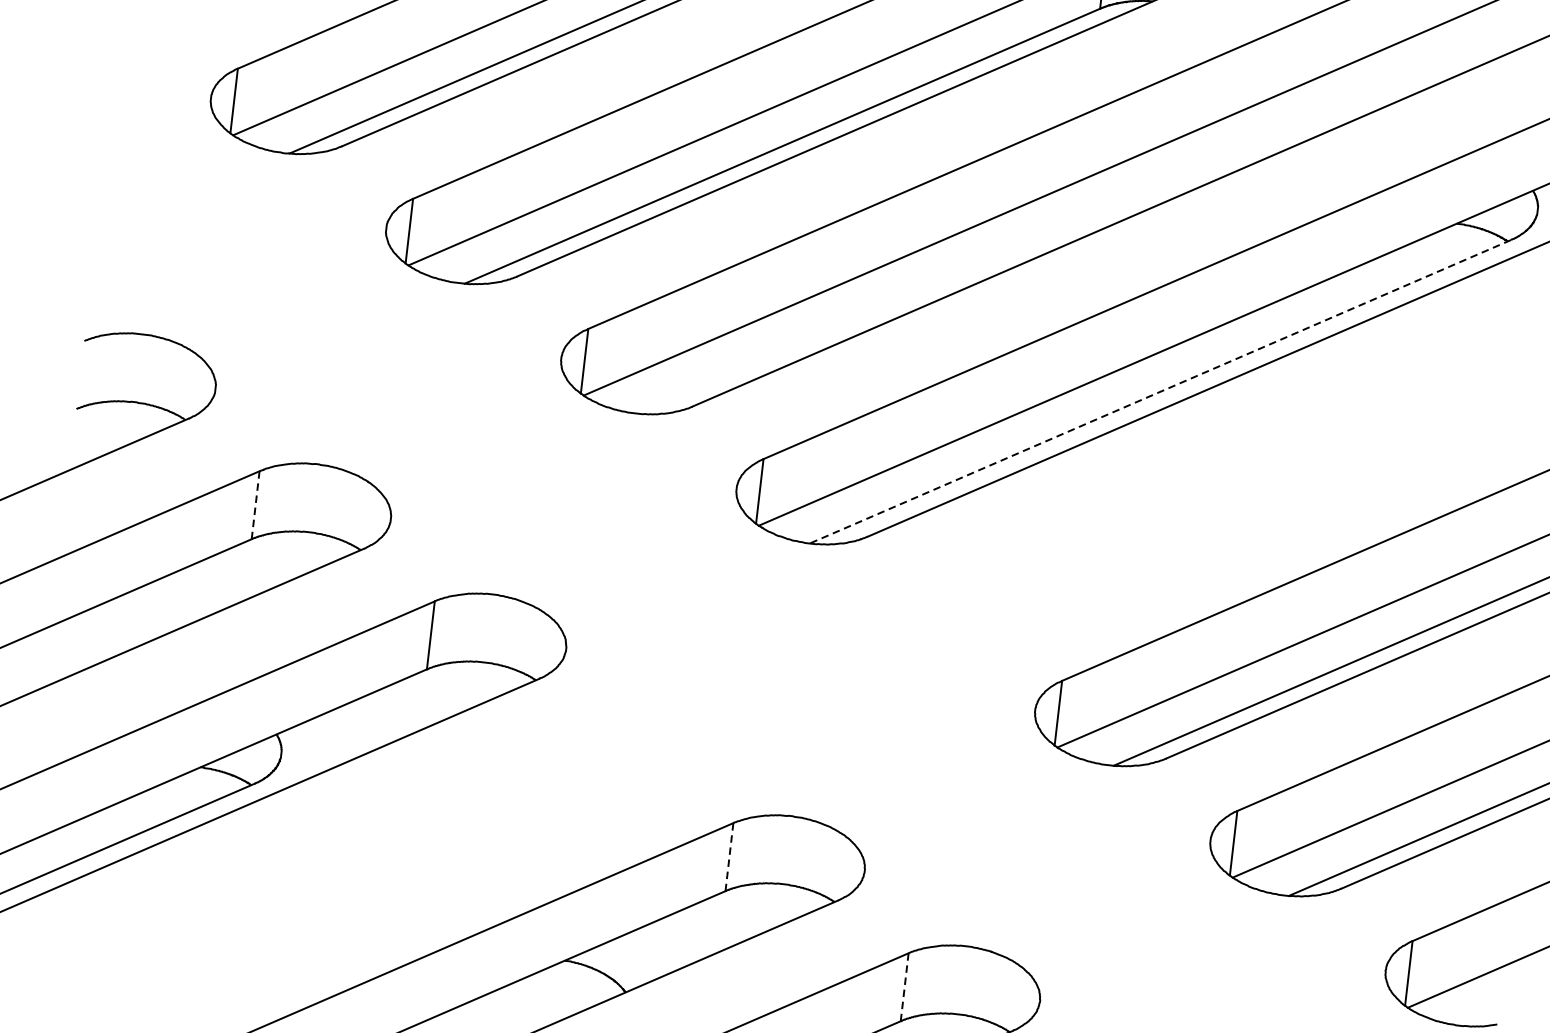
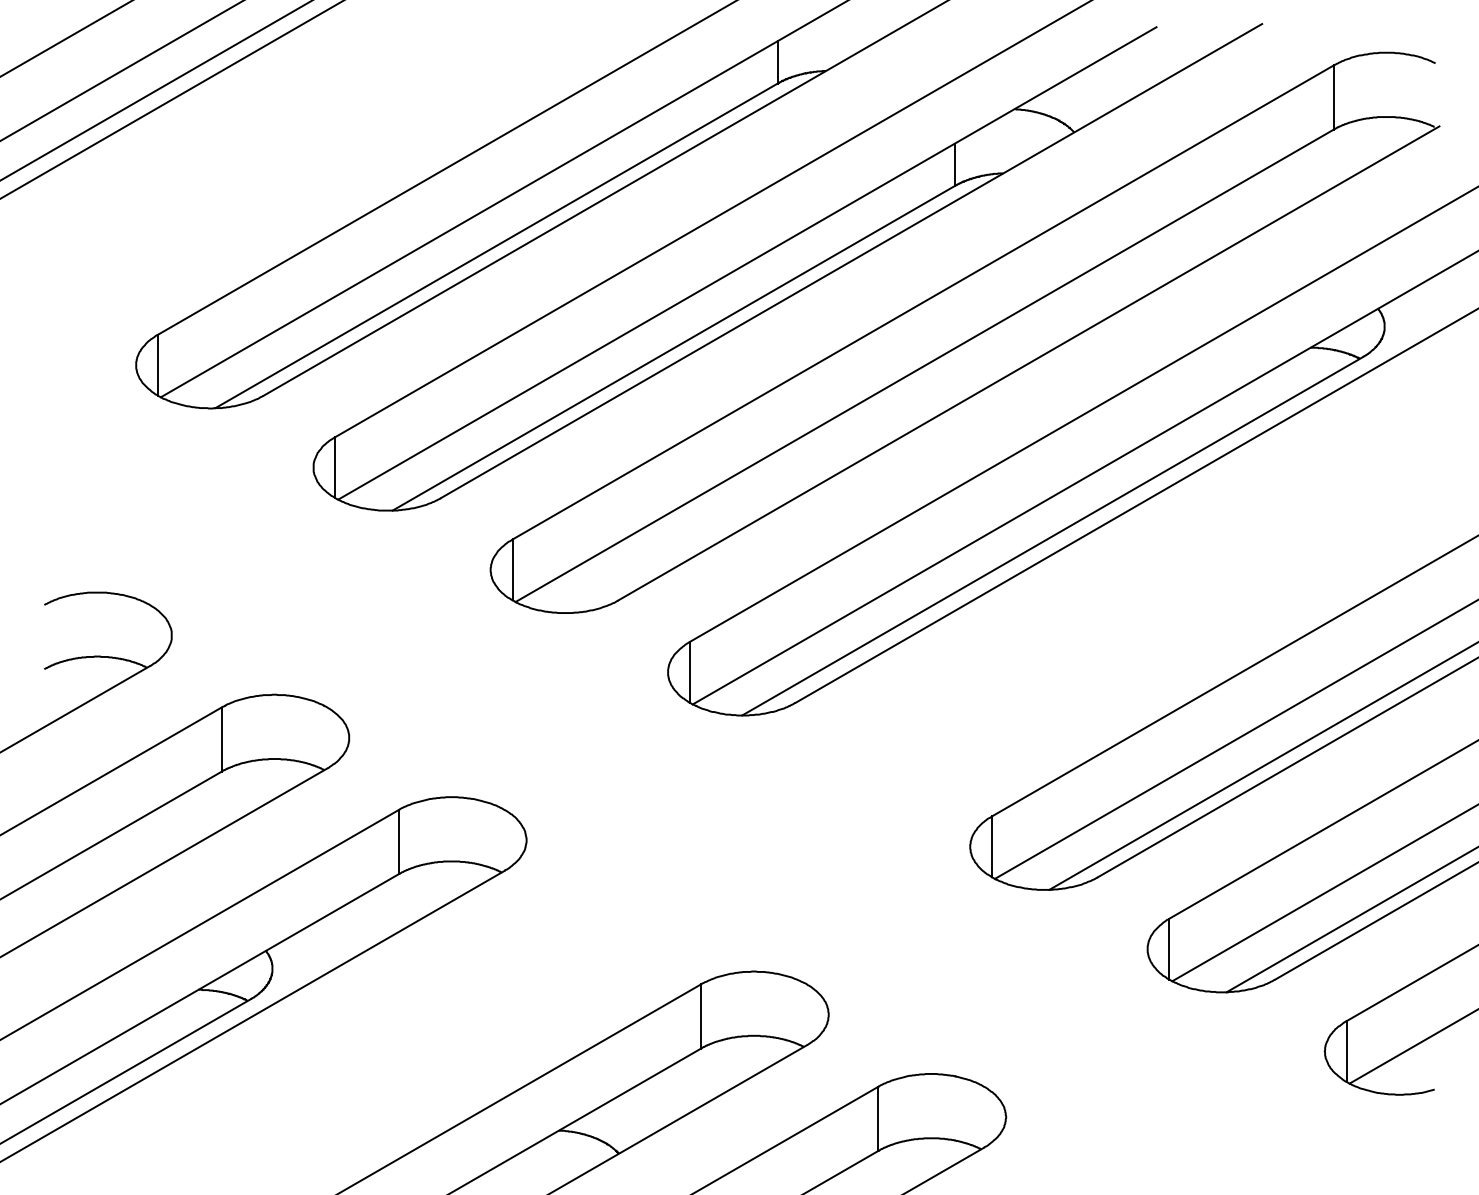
line: (1160, 391) -> (1052, 536), dashed -> solid
line: (255, 506) -> (221, 740), dashed -> solid
line: (729, 856) -> (701, 1015), dashed -> solid
line: (904, 988) -> (878, 1119), dashed -> solid

